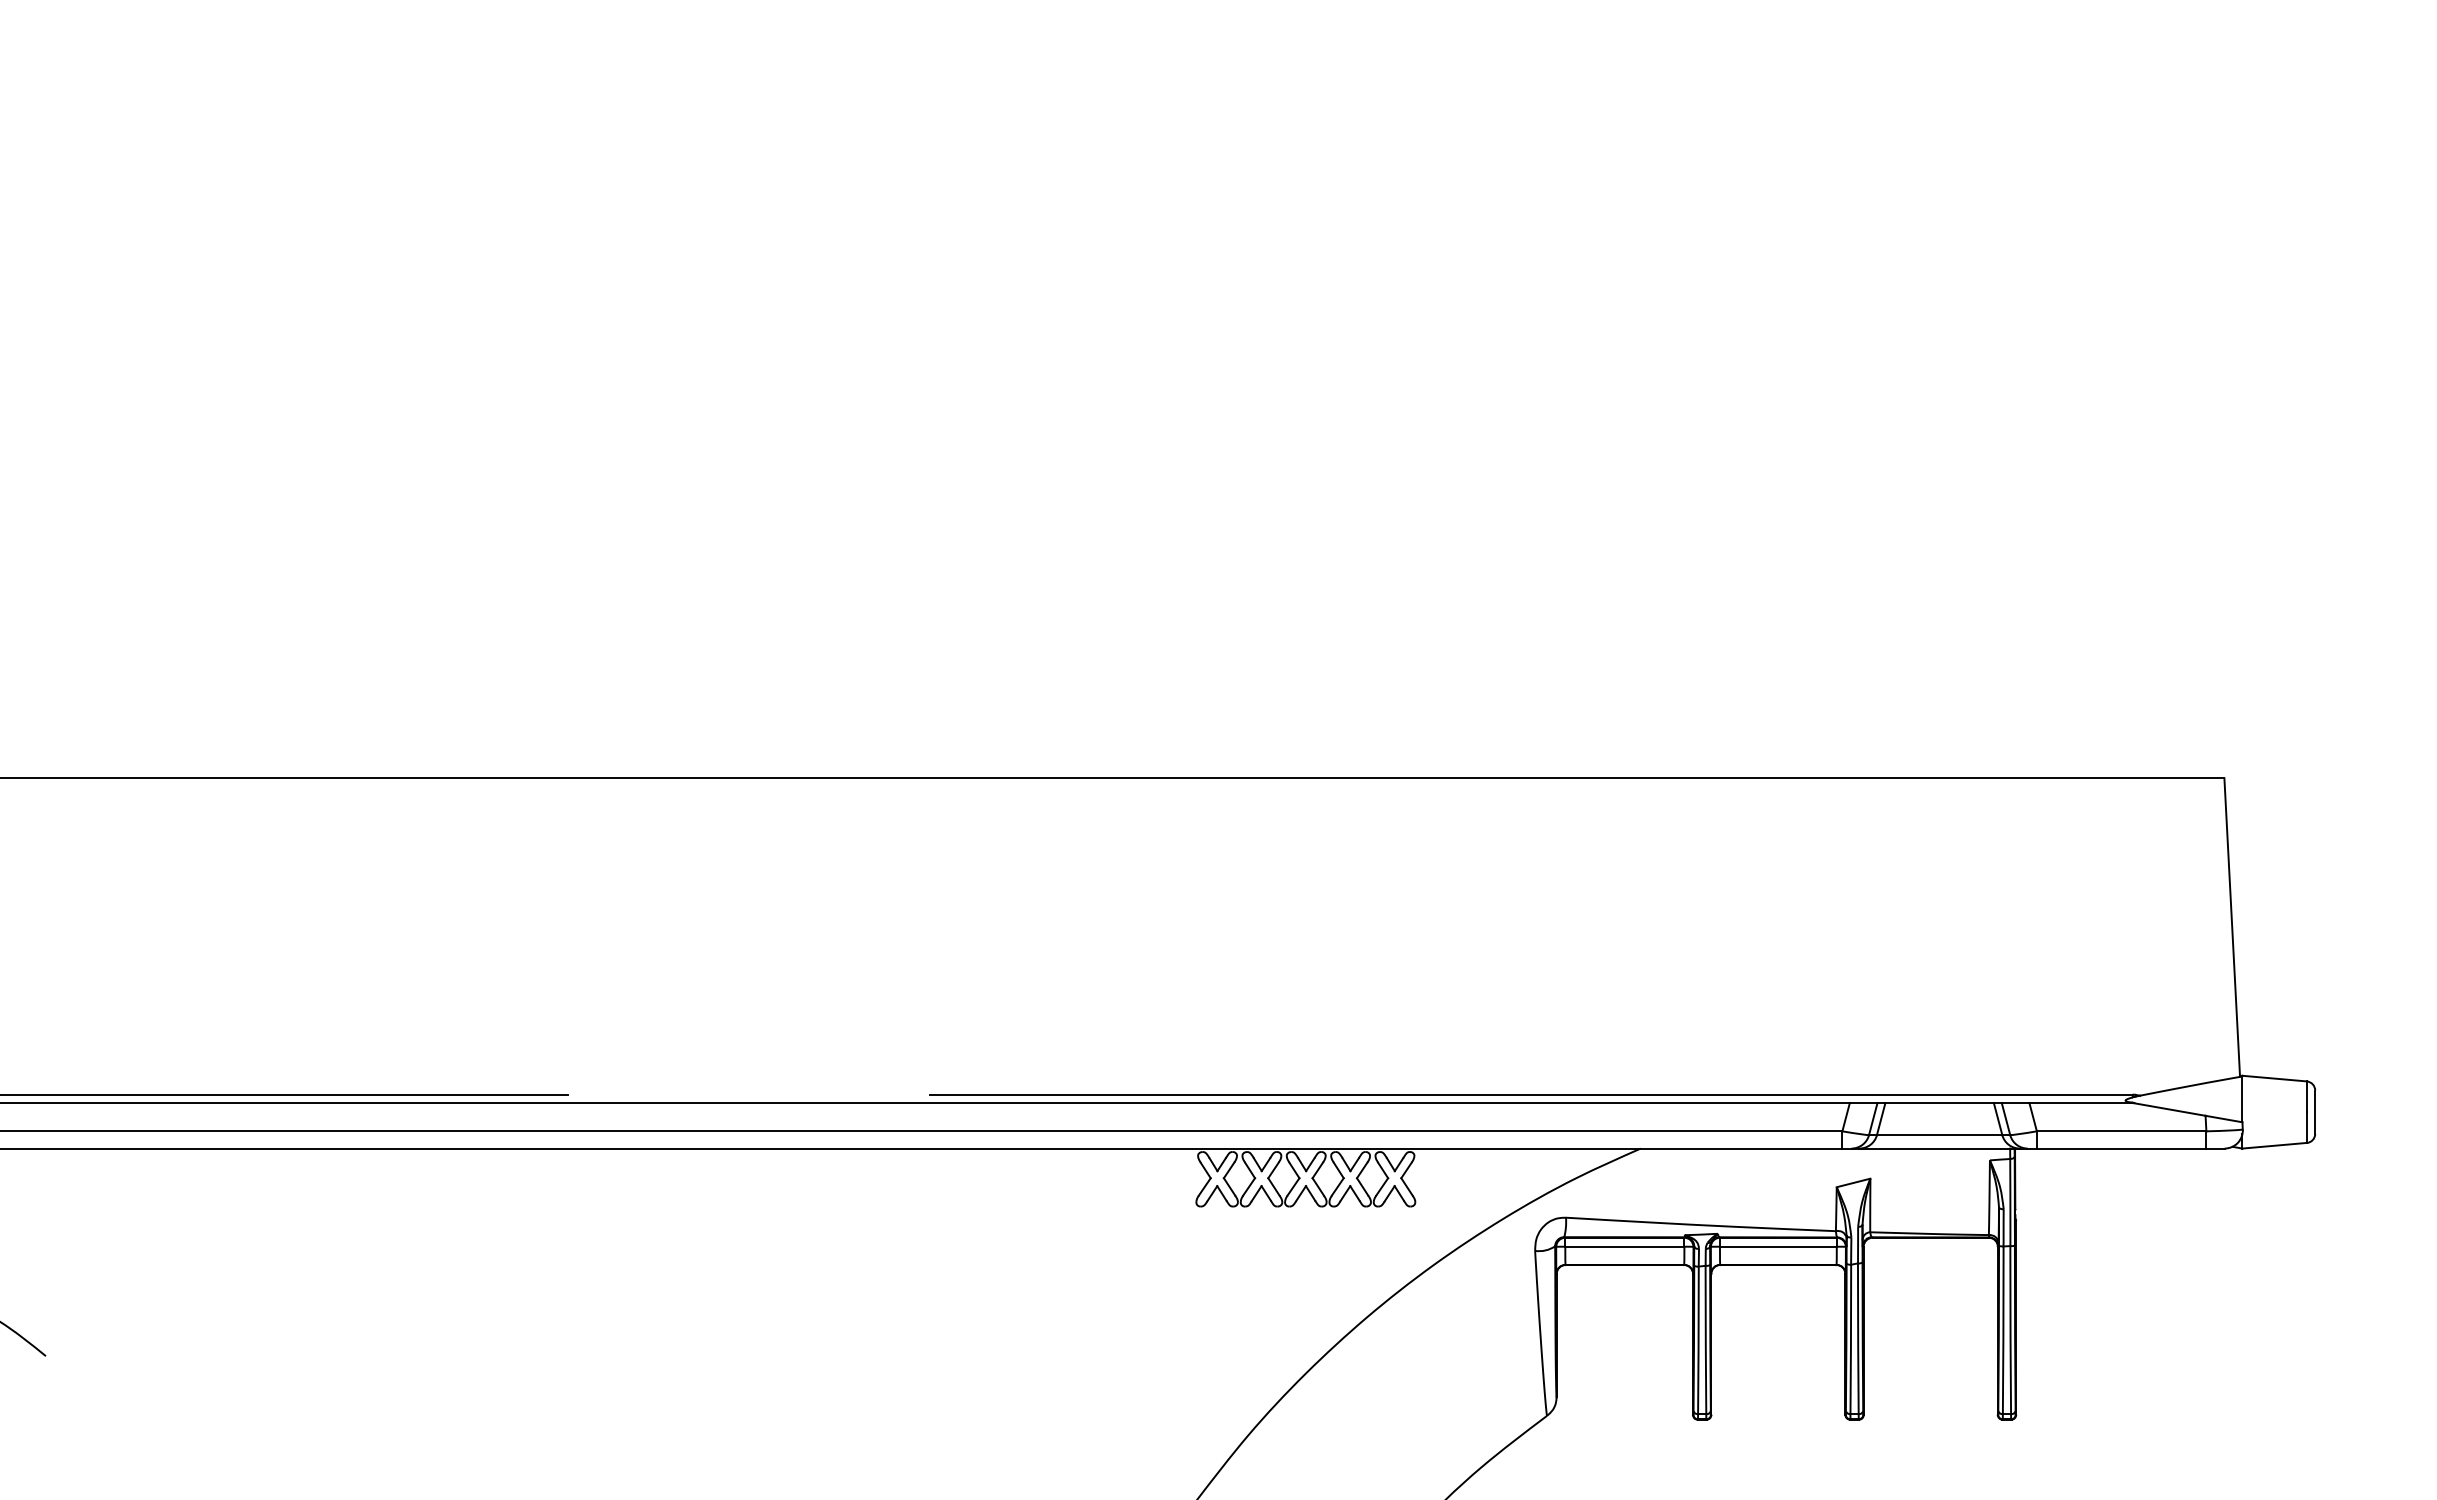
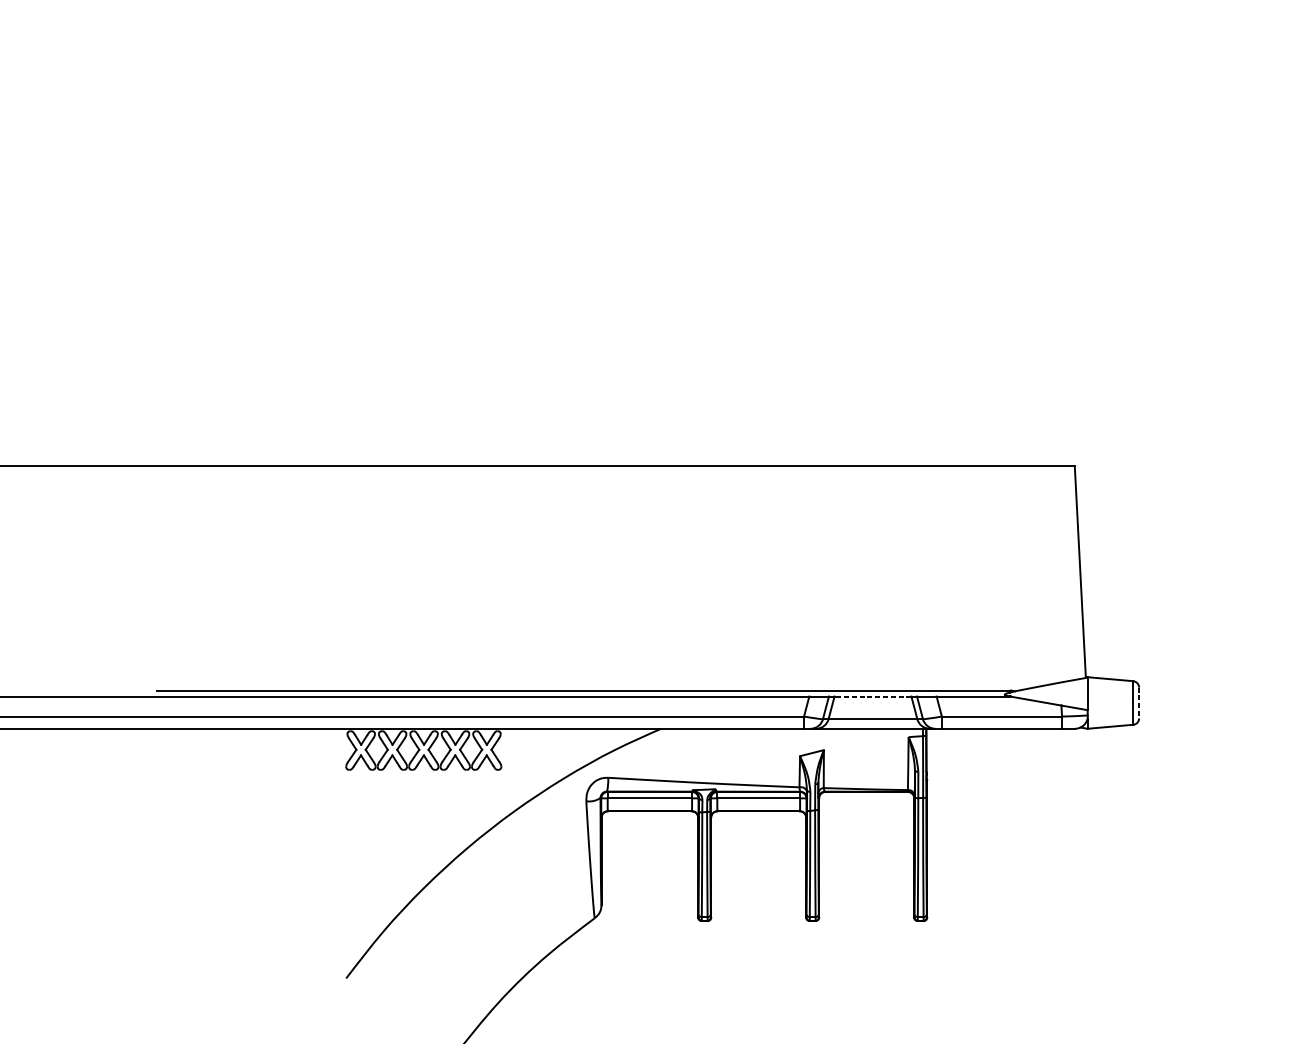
line: (1939, 1103) -> (872, 696), solid -> dashed
line: (2315, 1112) -> (1139, 703), solid -> dashed

